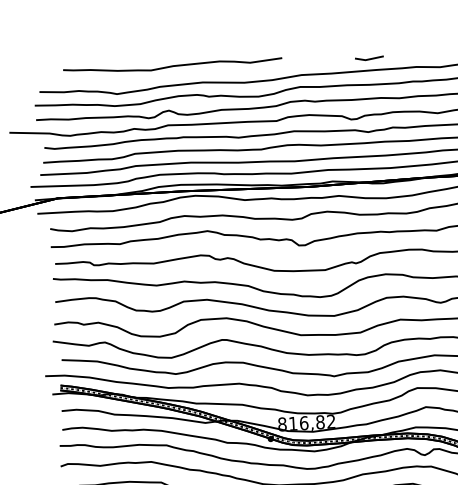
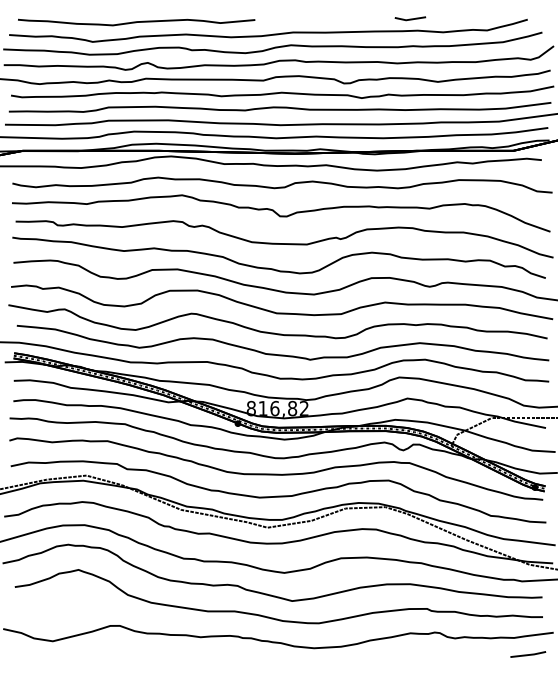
line: (369, 58) -> (410, 18), moved
curve: (172, 66) -> (136, 22), moved

